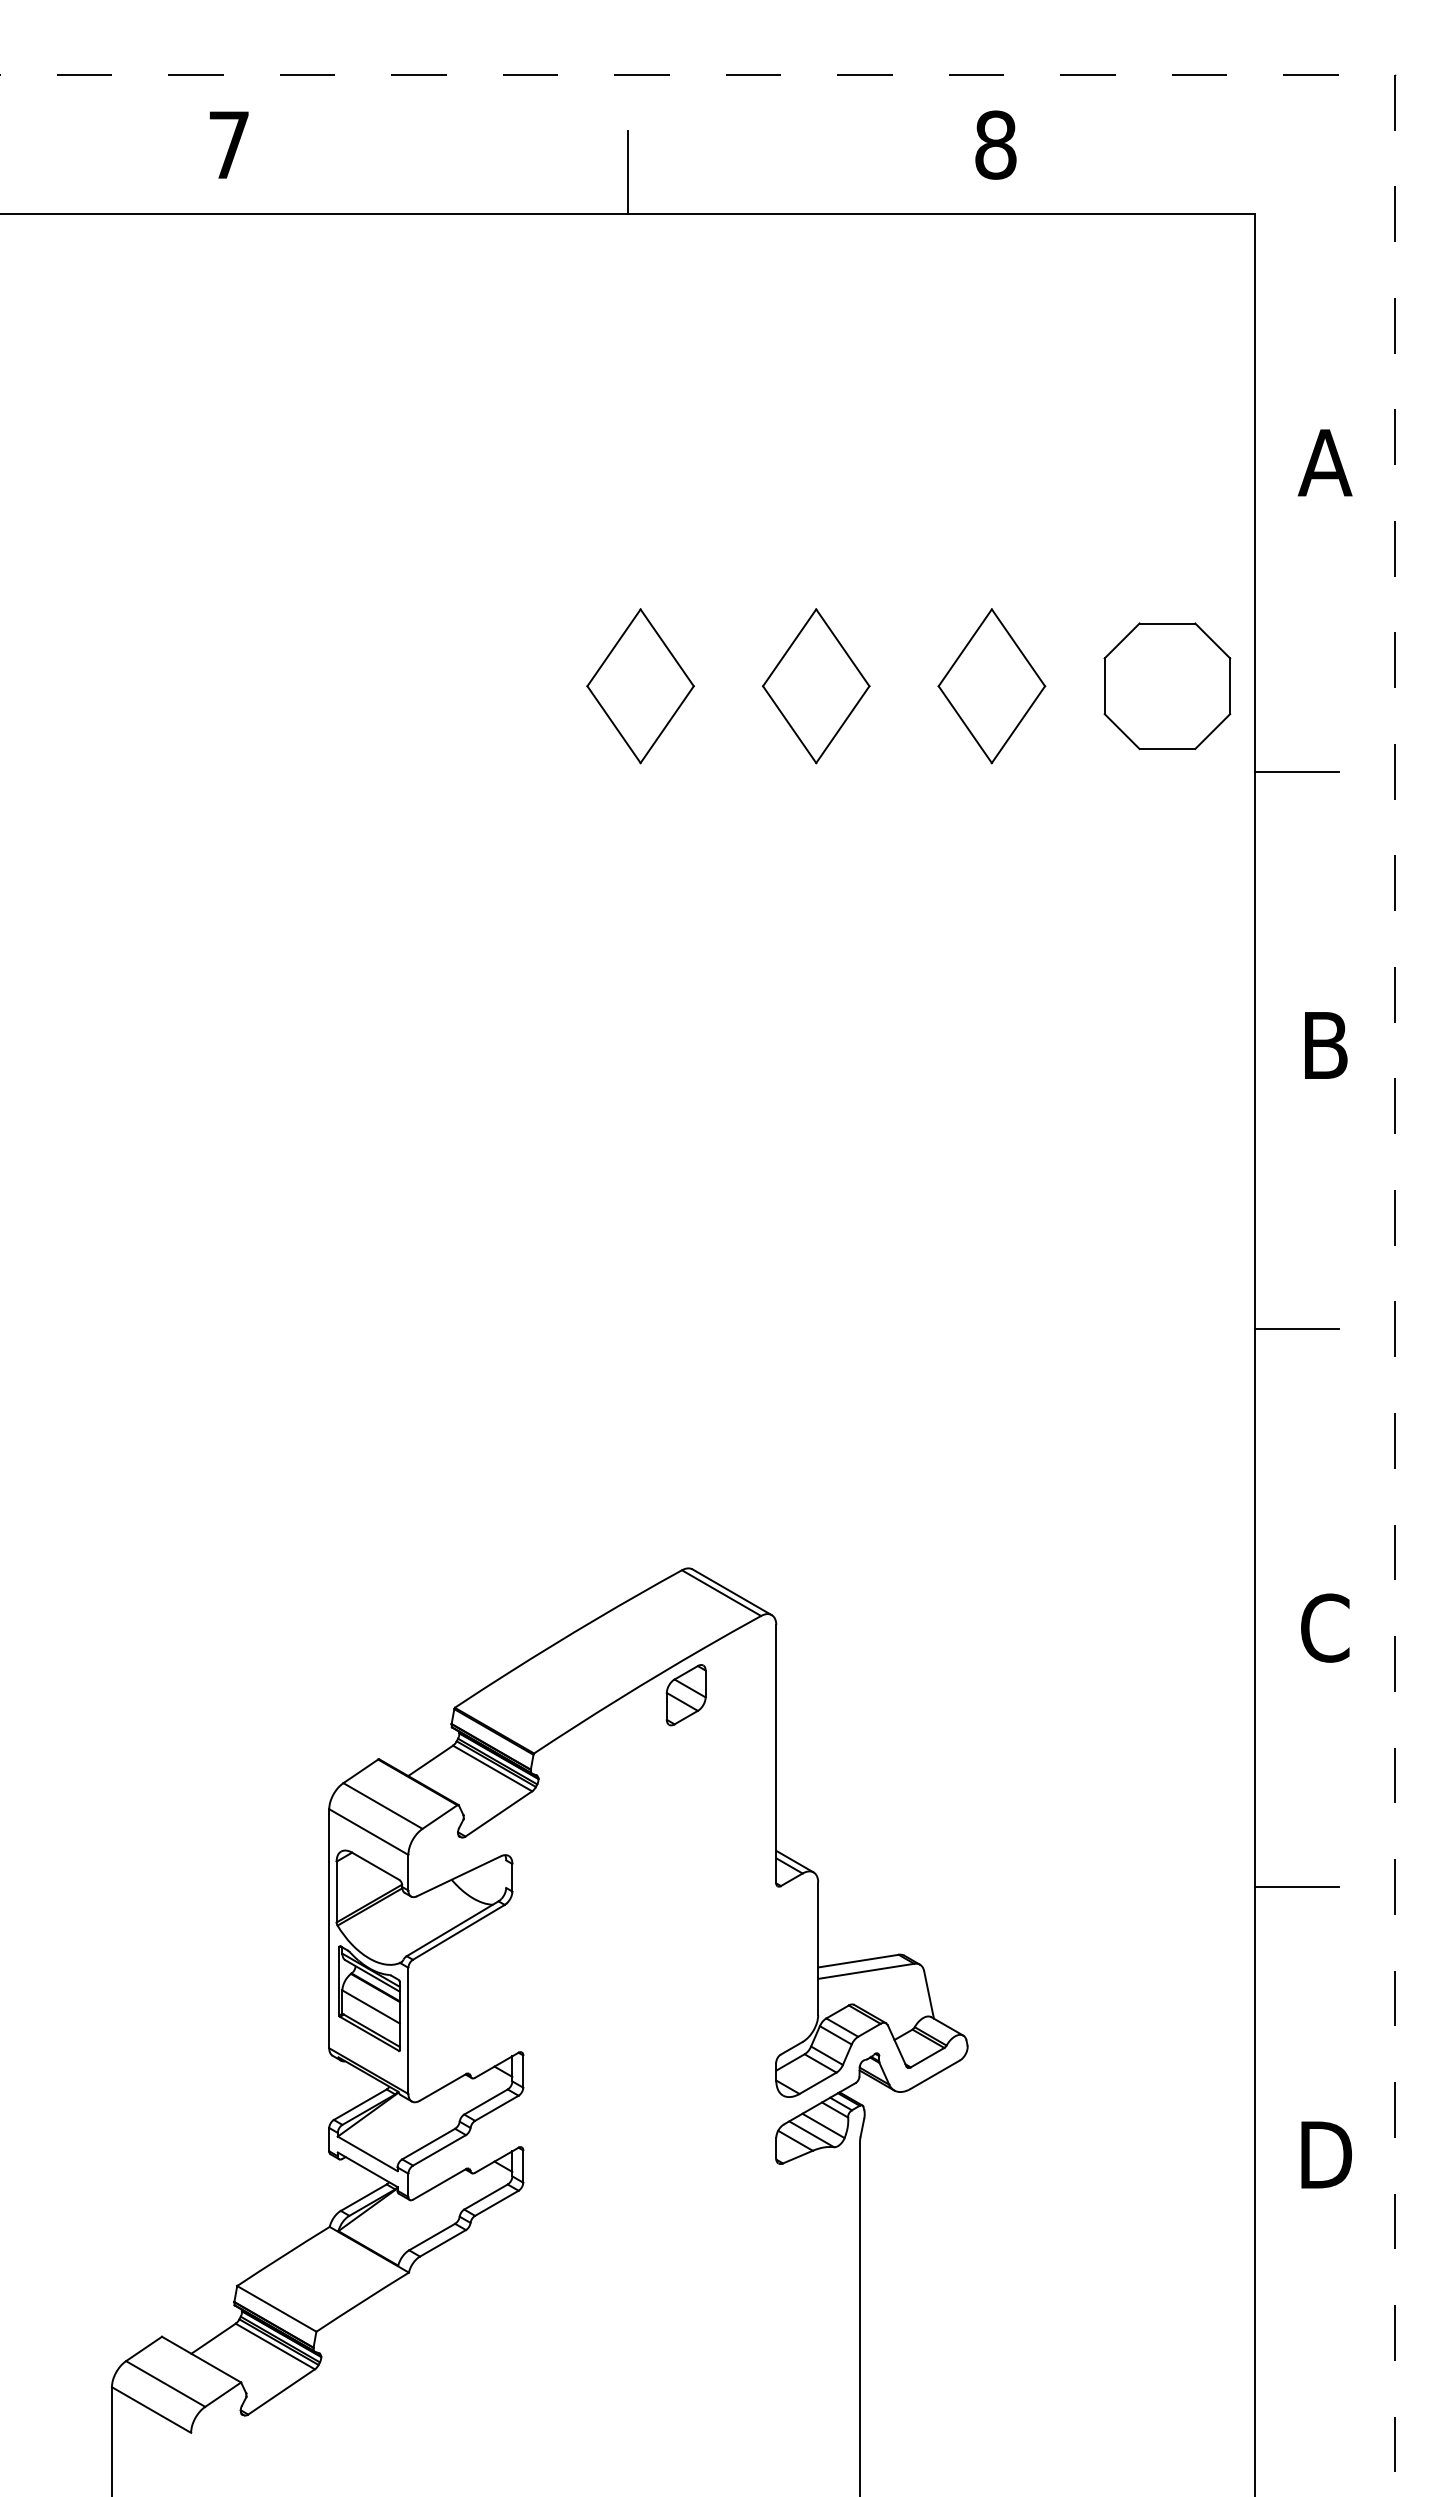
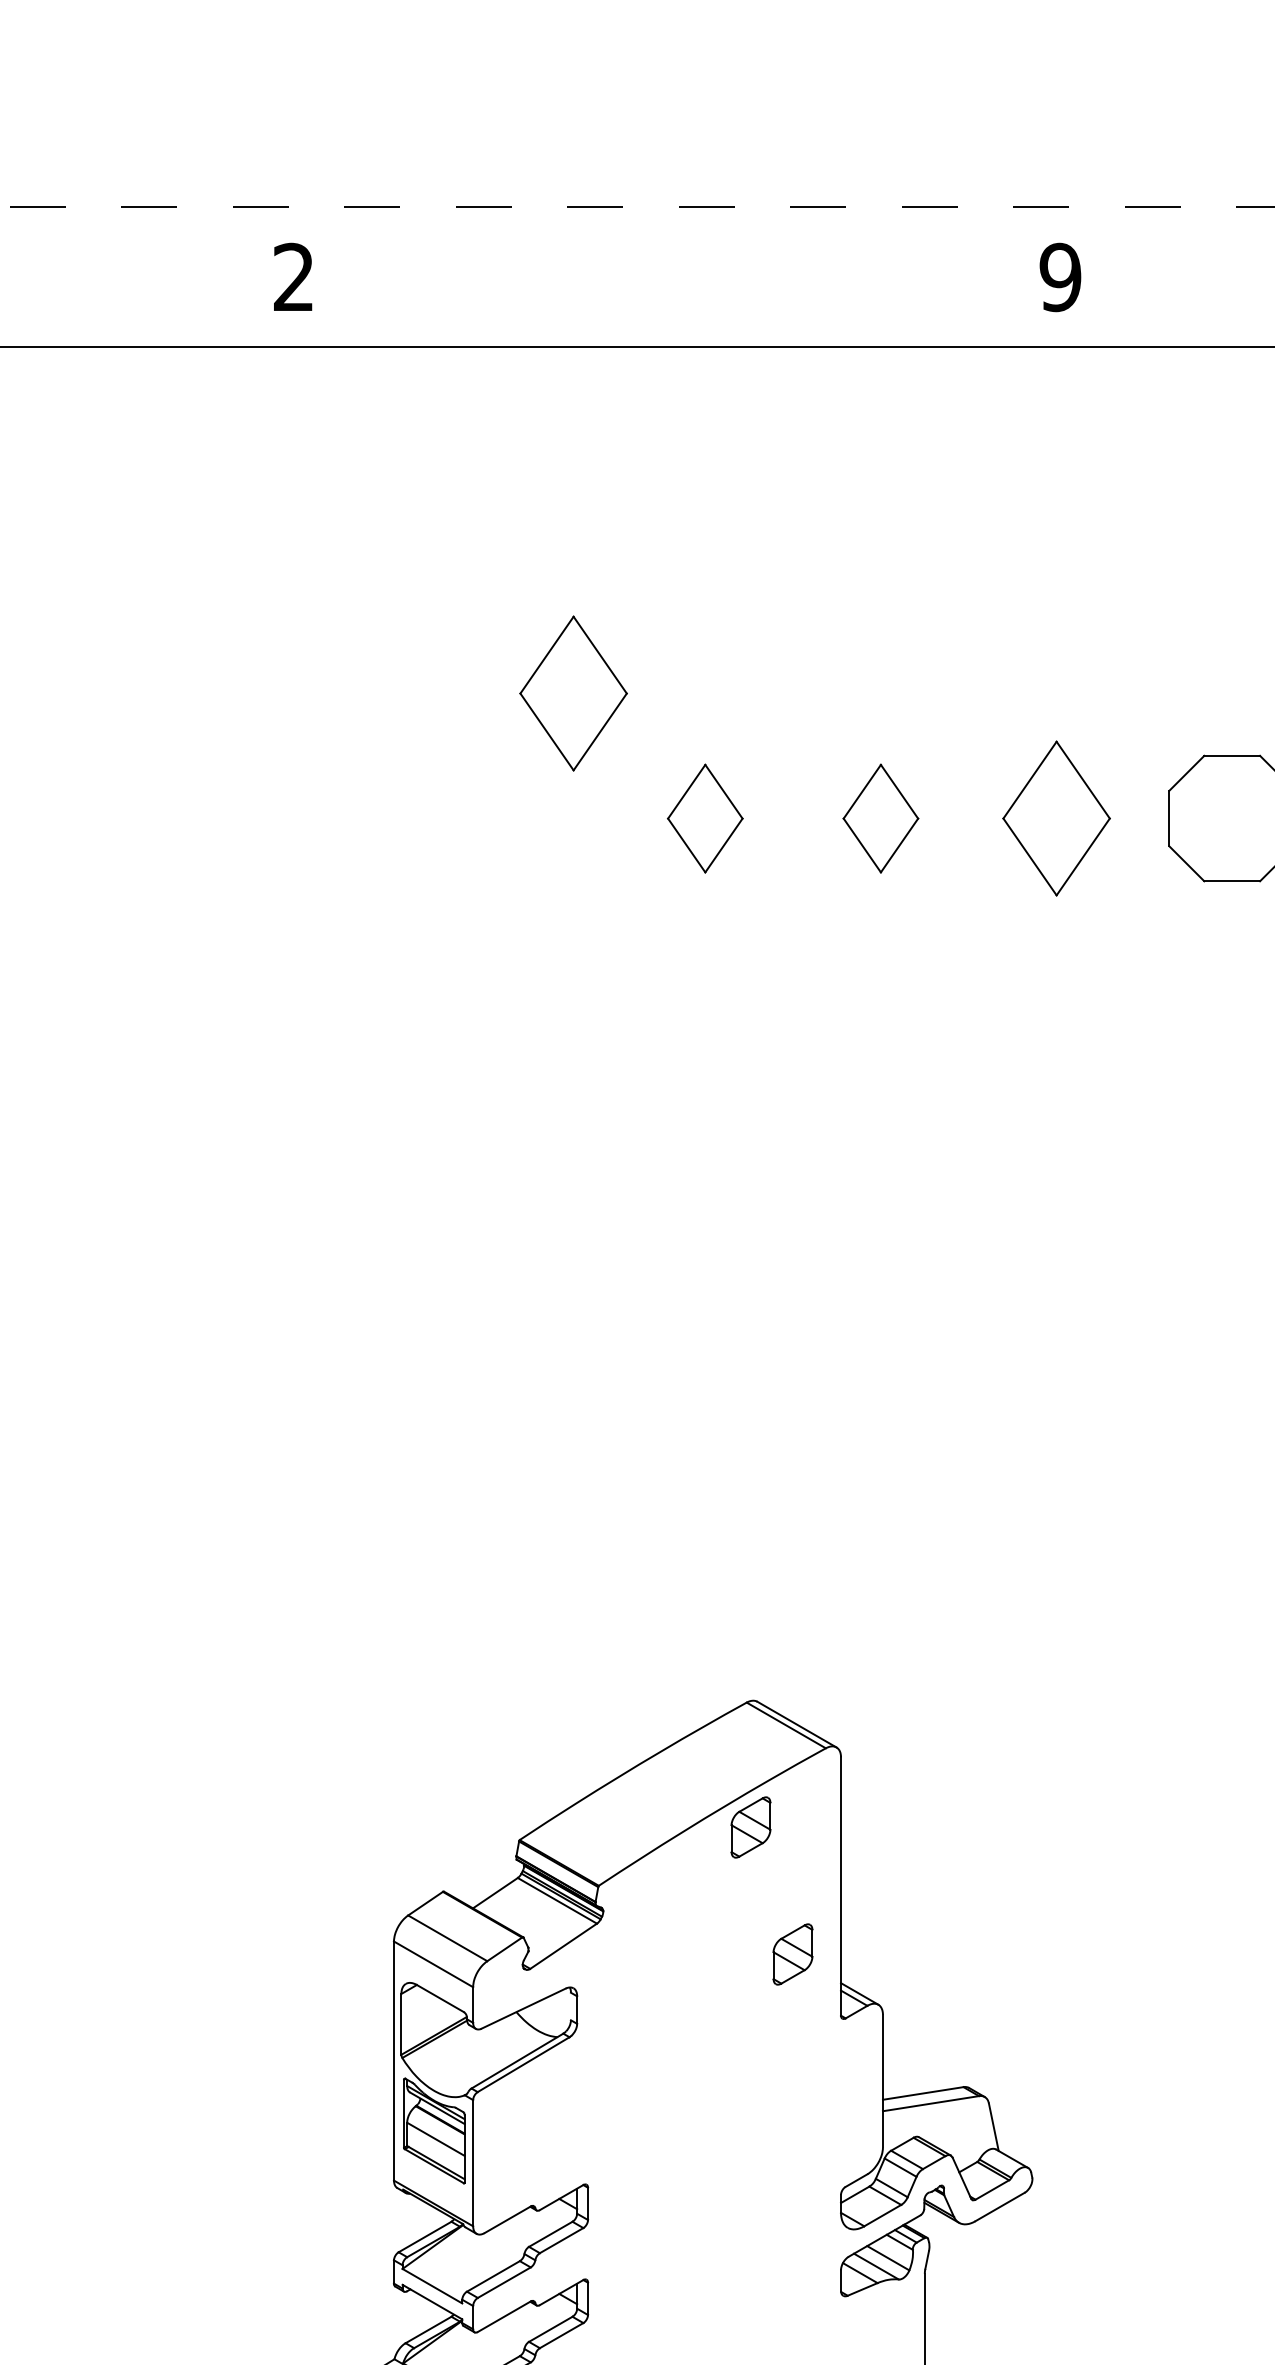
text: (228, 144) -> (293, 276), 7 -> 2
text: (995, 144) -> (1060, 276), 8 -> 9
line: (628, 172) -> (693, 304), removed
part: (508, 561) -> (573, 693), added
part: (640, 686) -> (705, 818), size x0.7
part: (815, 686) -> (880, 818), size x0.7
part: (727, 1822) -> (792, 1954), added

